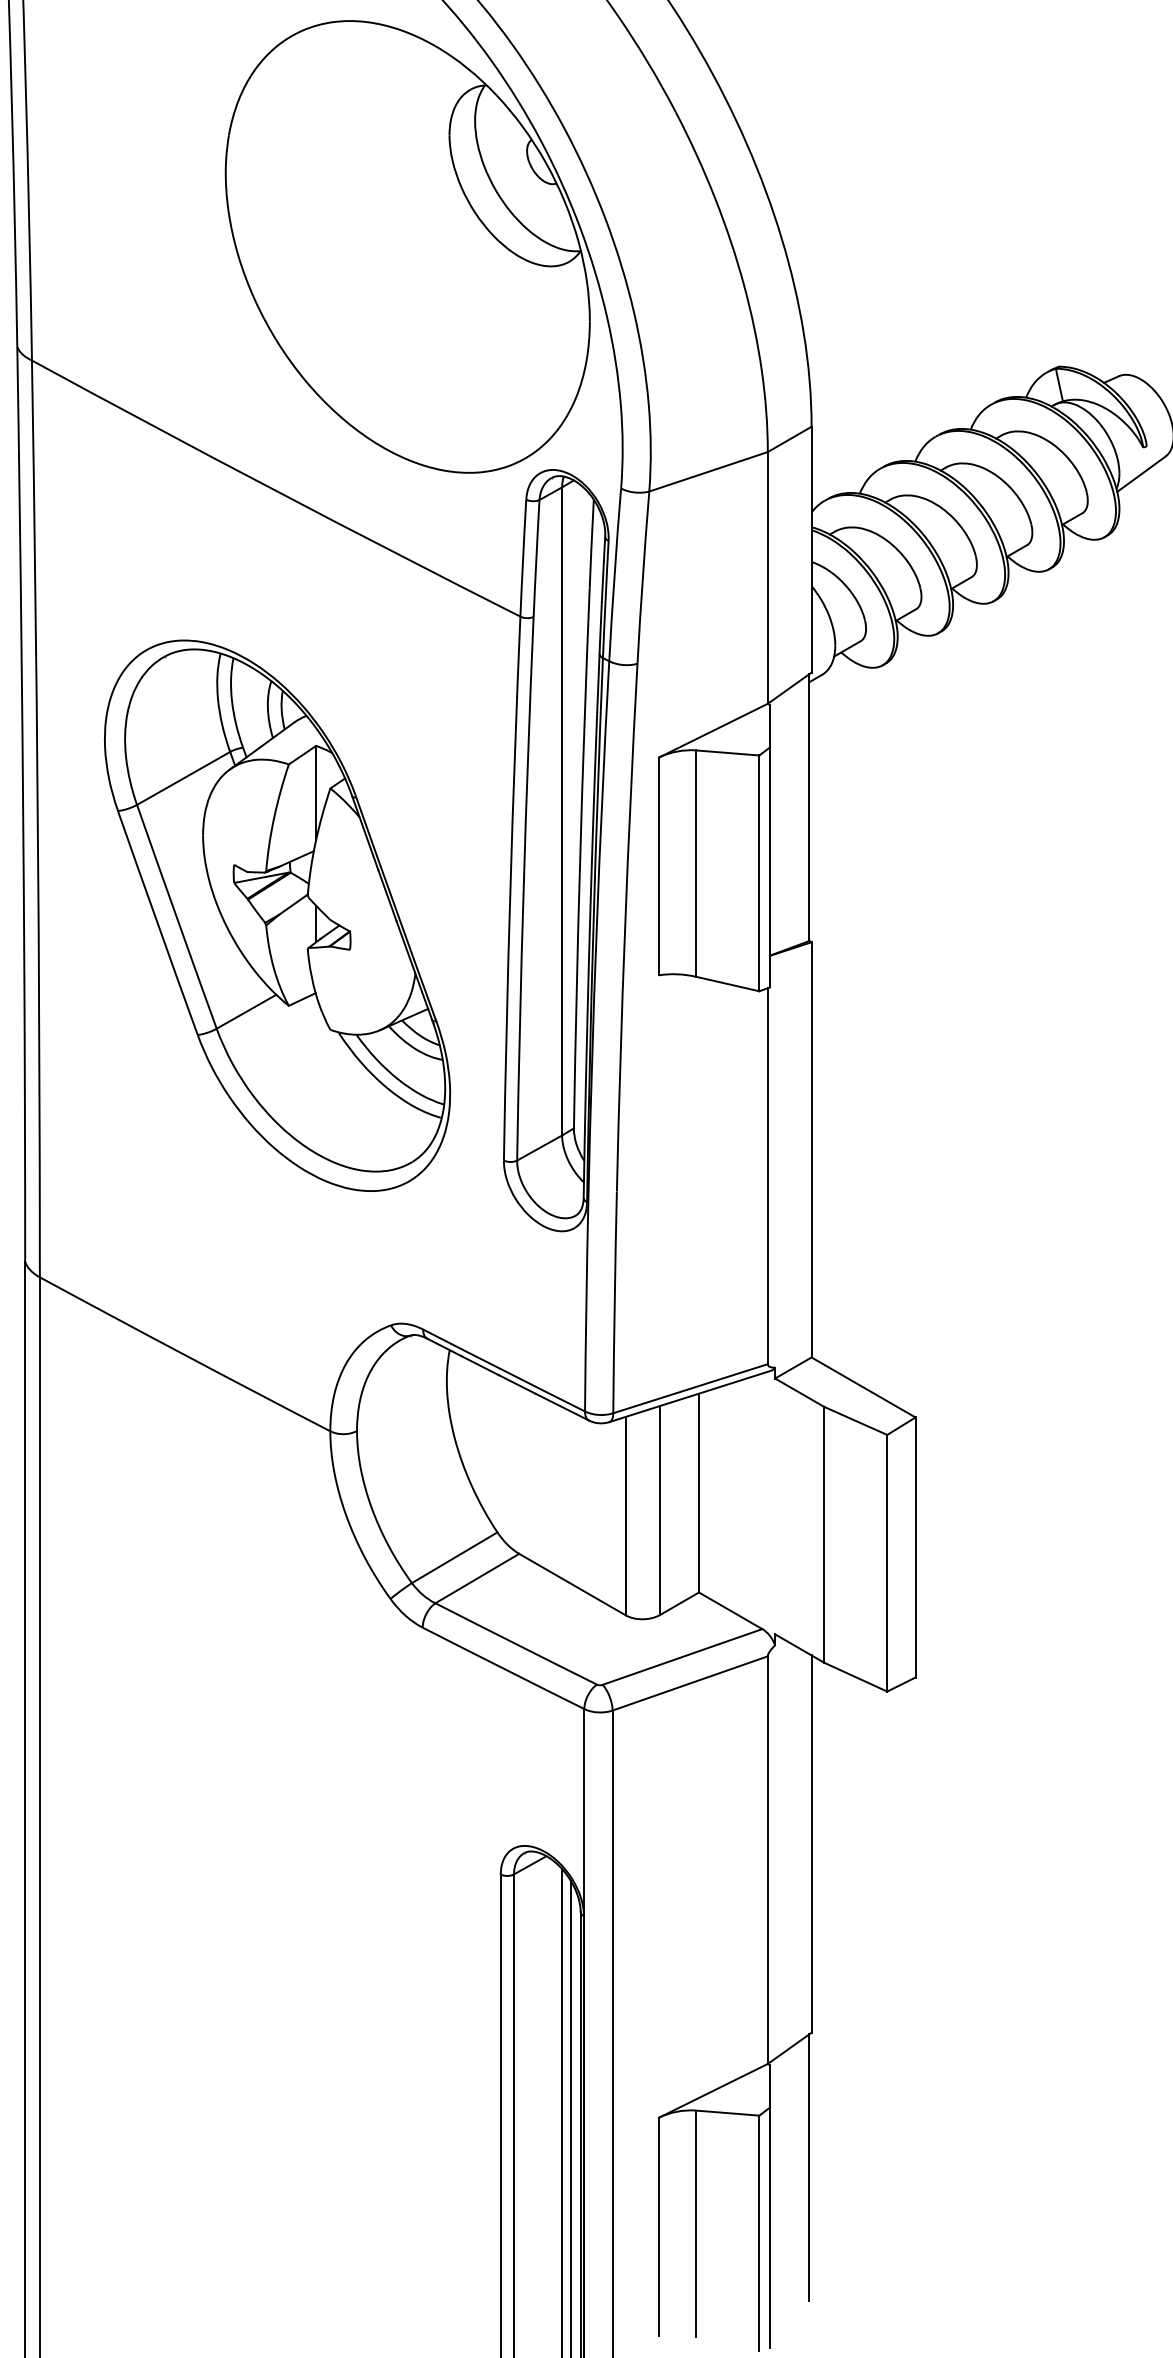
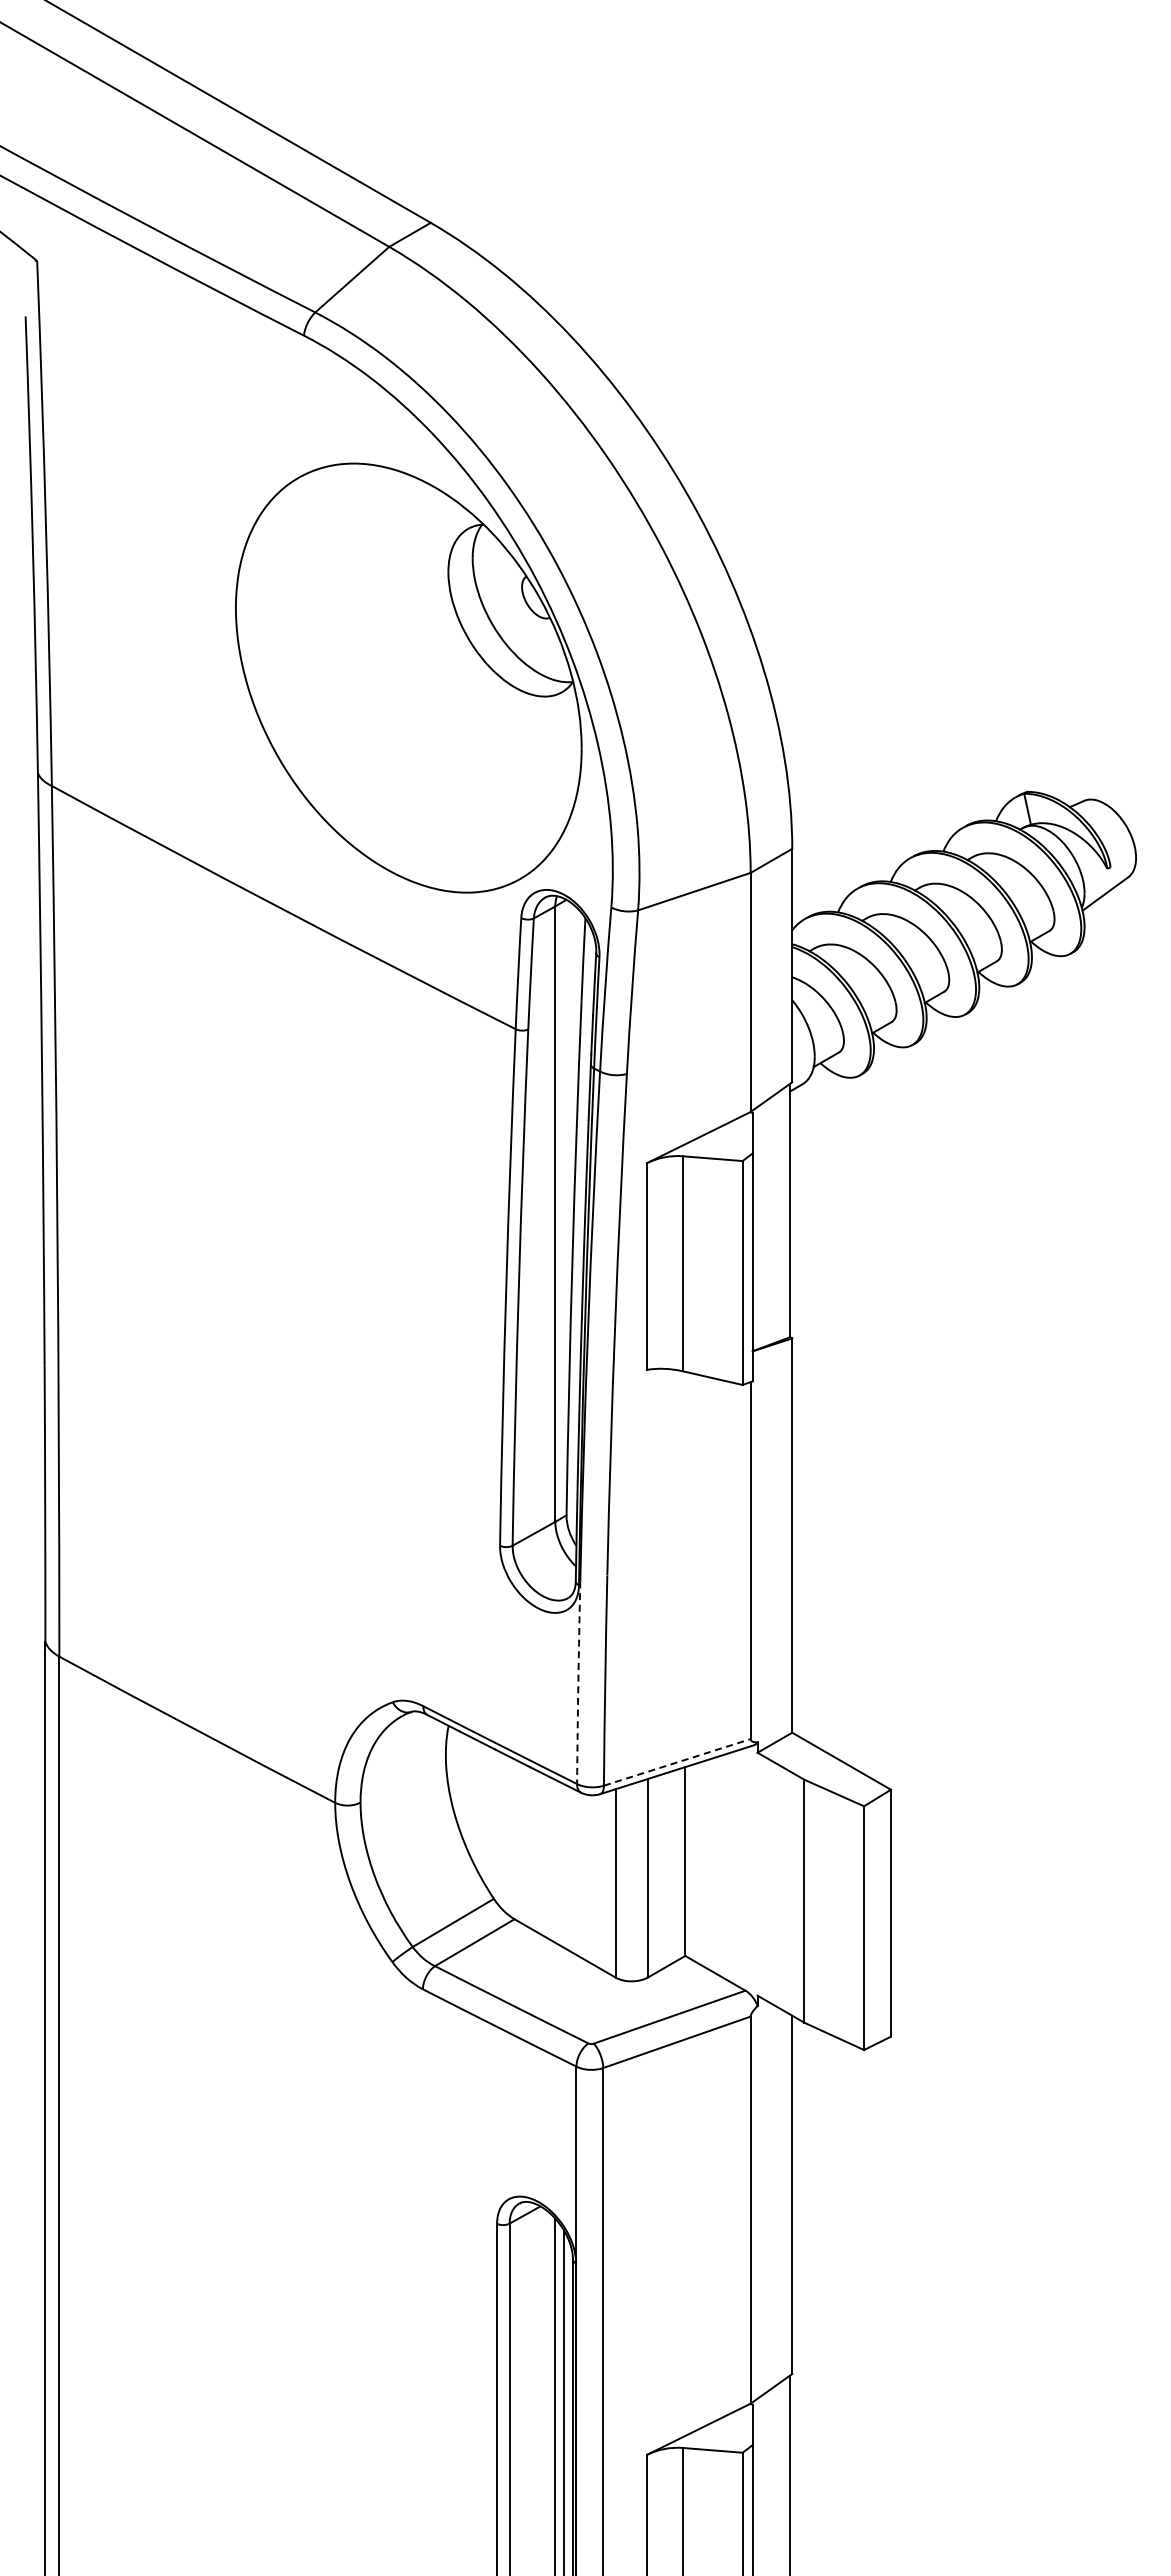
part: (276, 916) -> (284, 1313), removed
arc: (586, 1304) -> (578, 1682), solid -> dashed
line: (690, 1388) -> (677, 1762), solid -> dashed

